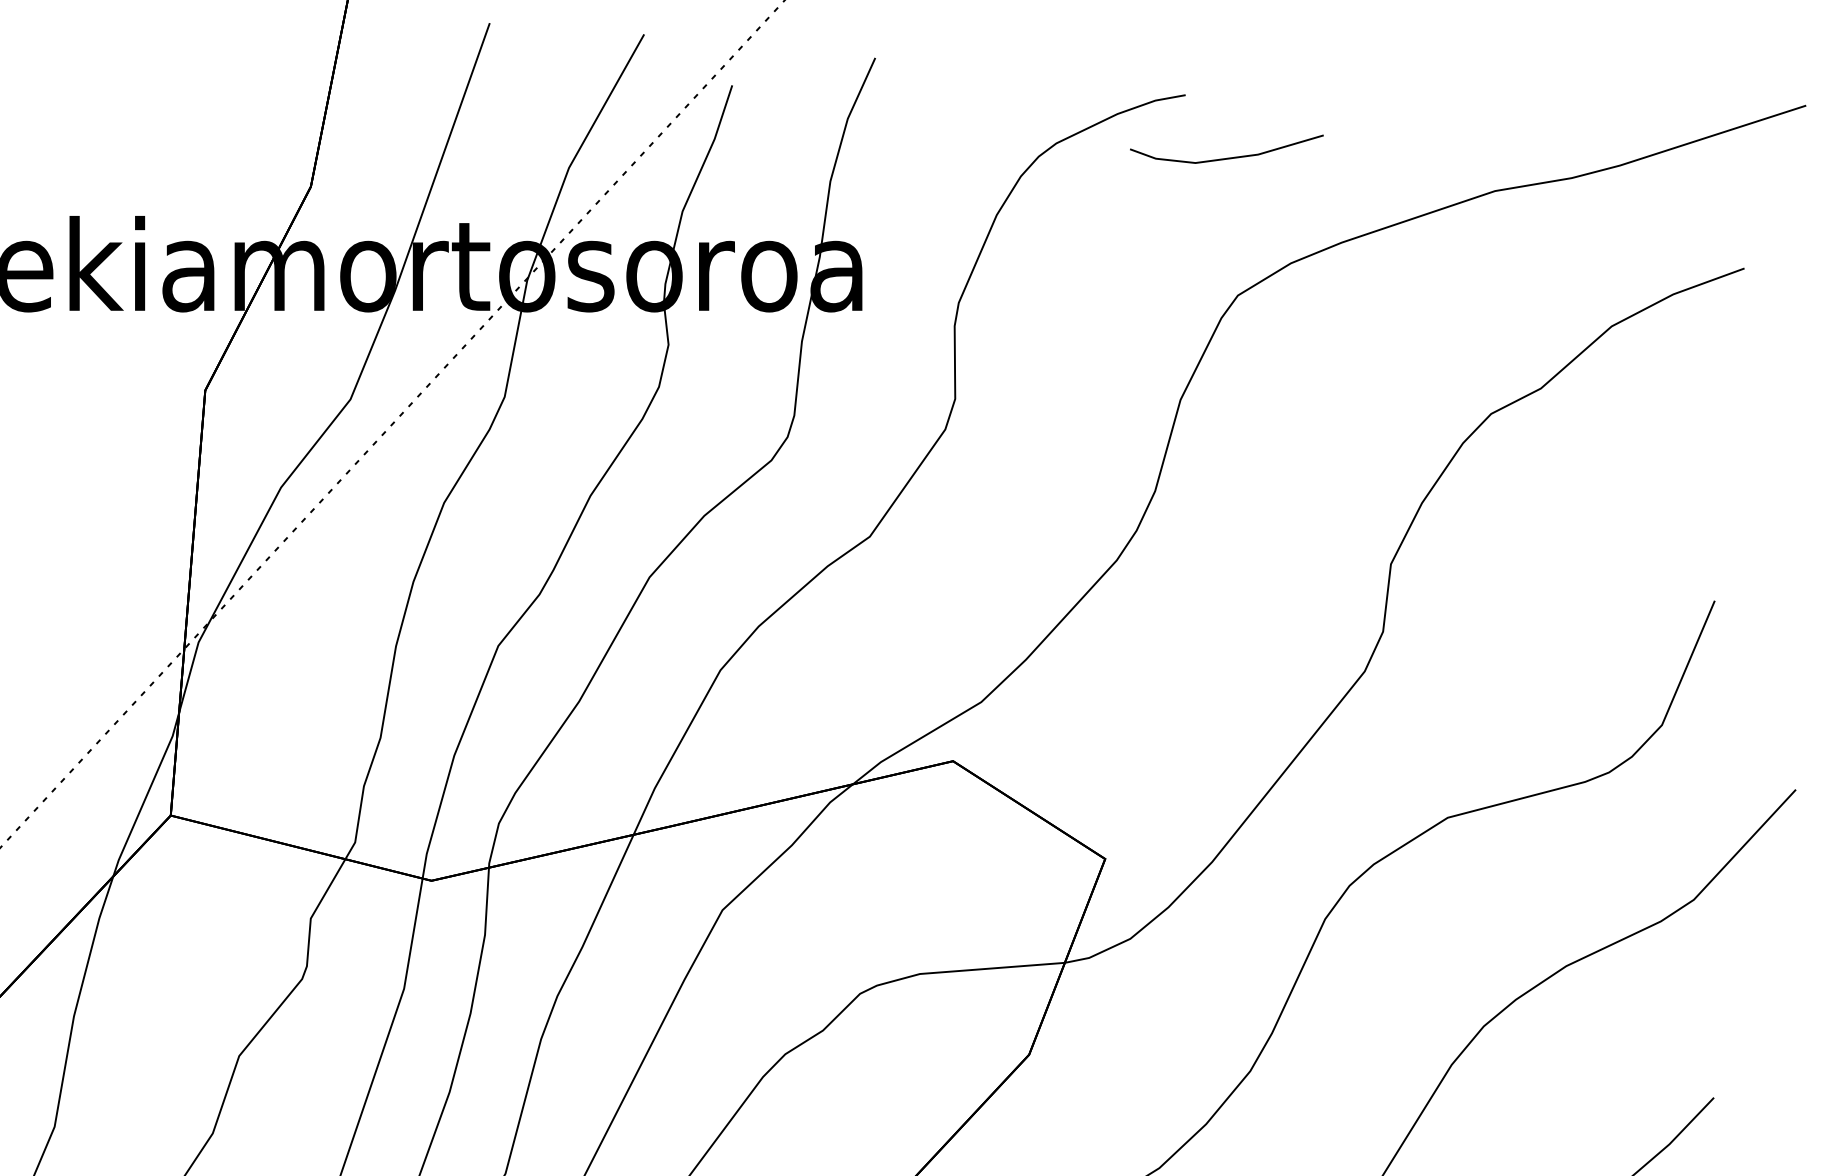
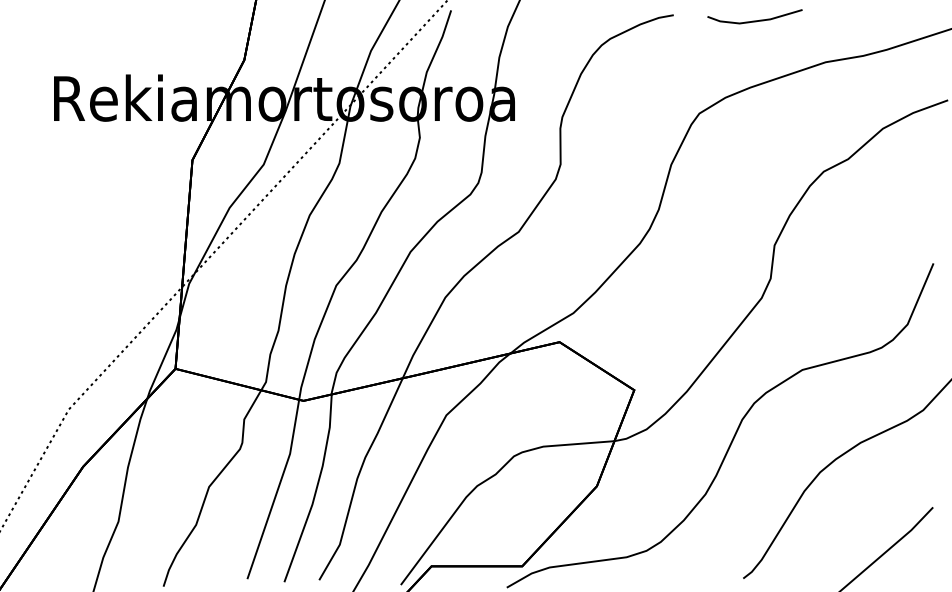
line: (1225, 156) -> (754, 20), moved

